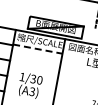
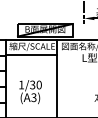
line: (38, 49) -> (32, 54), dashed -> solid

